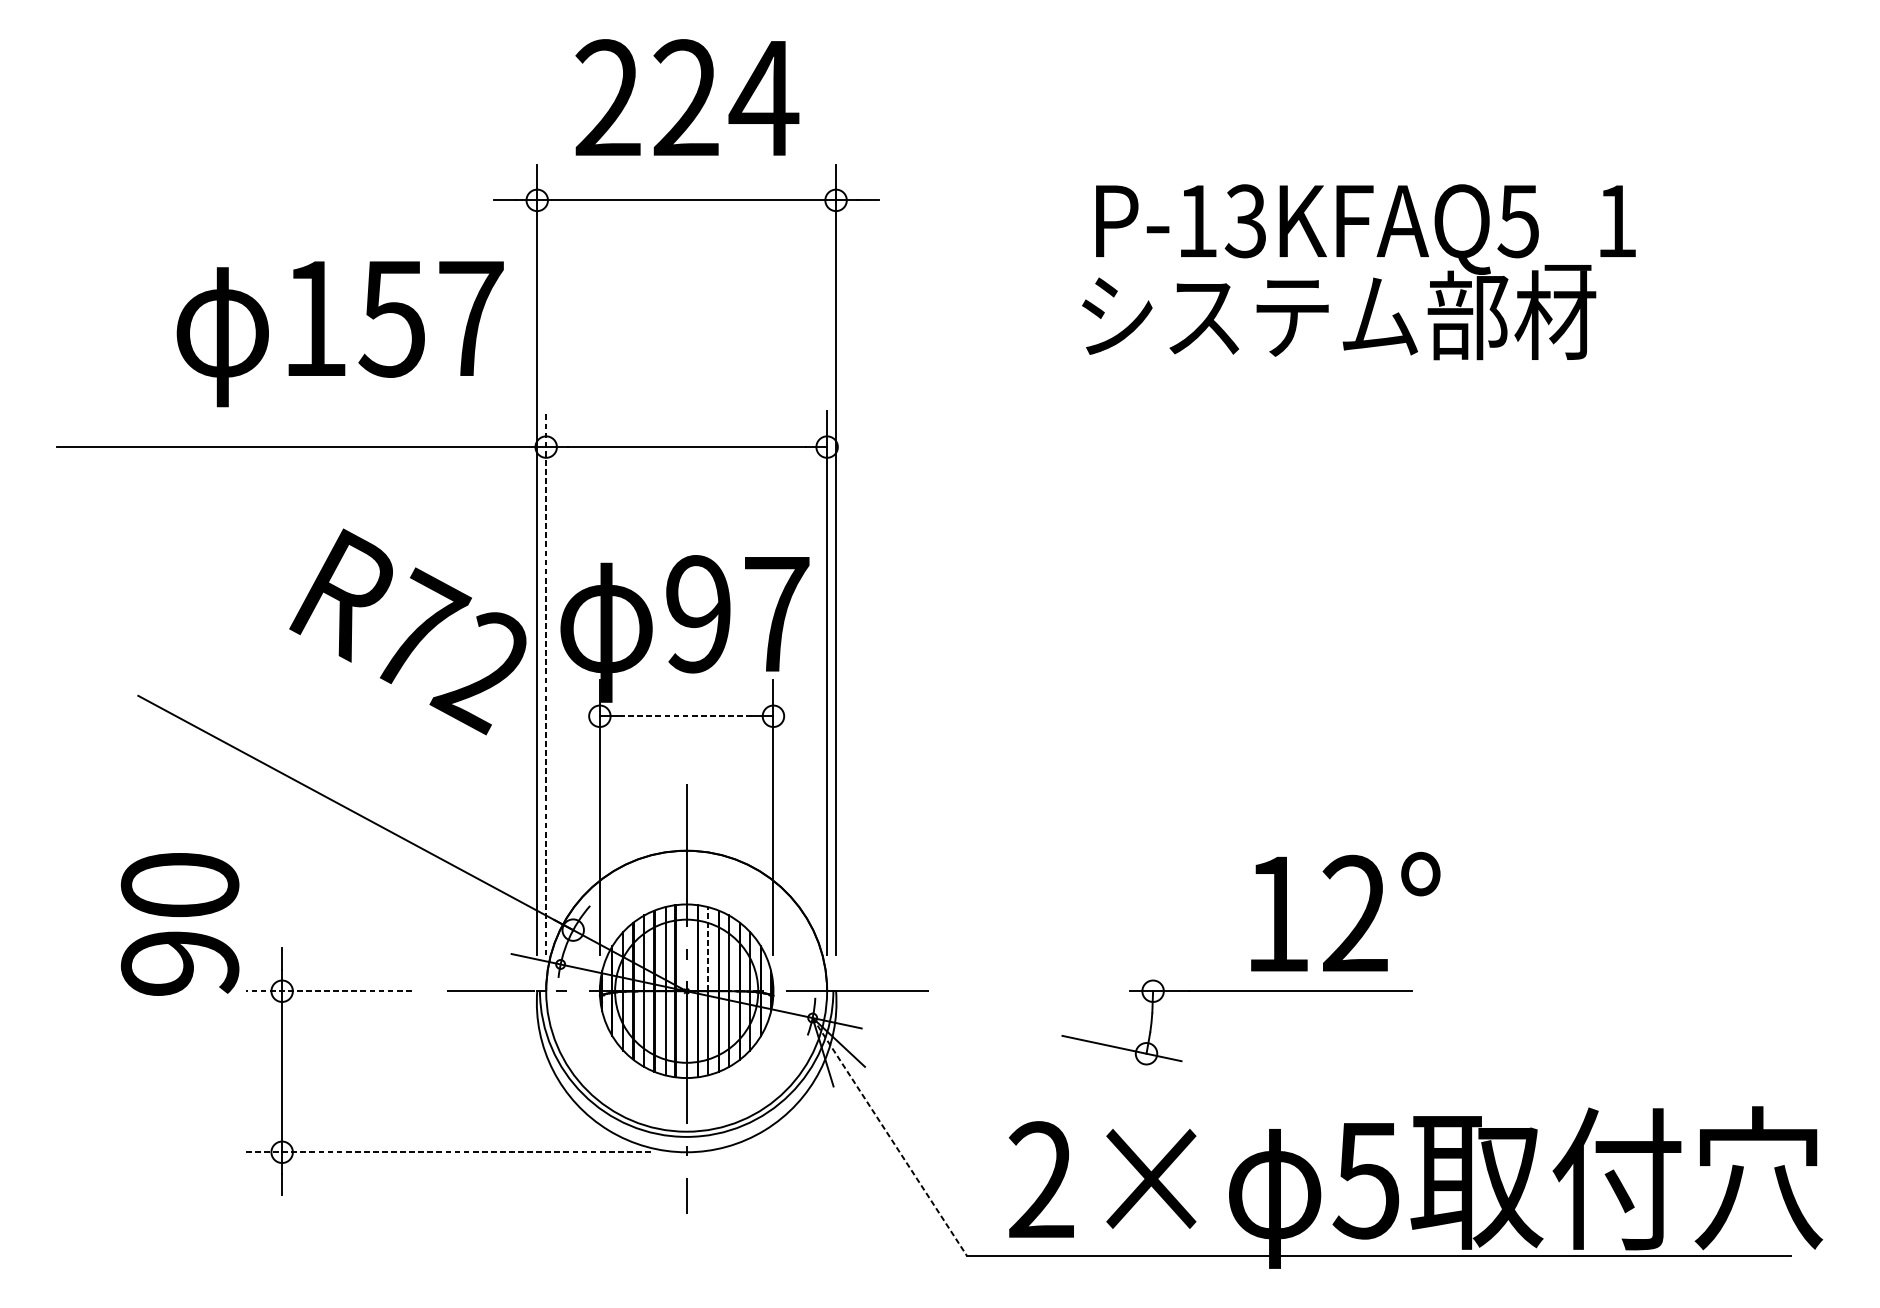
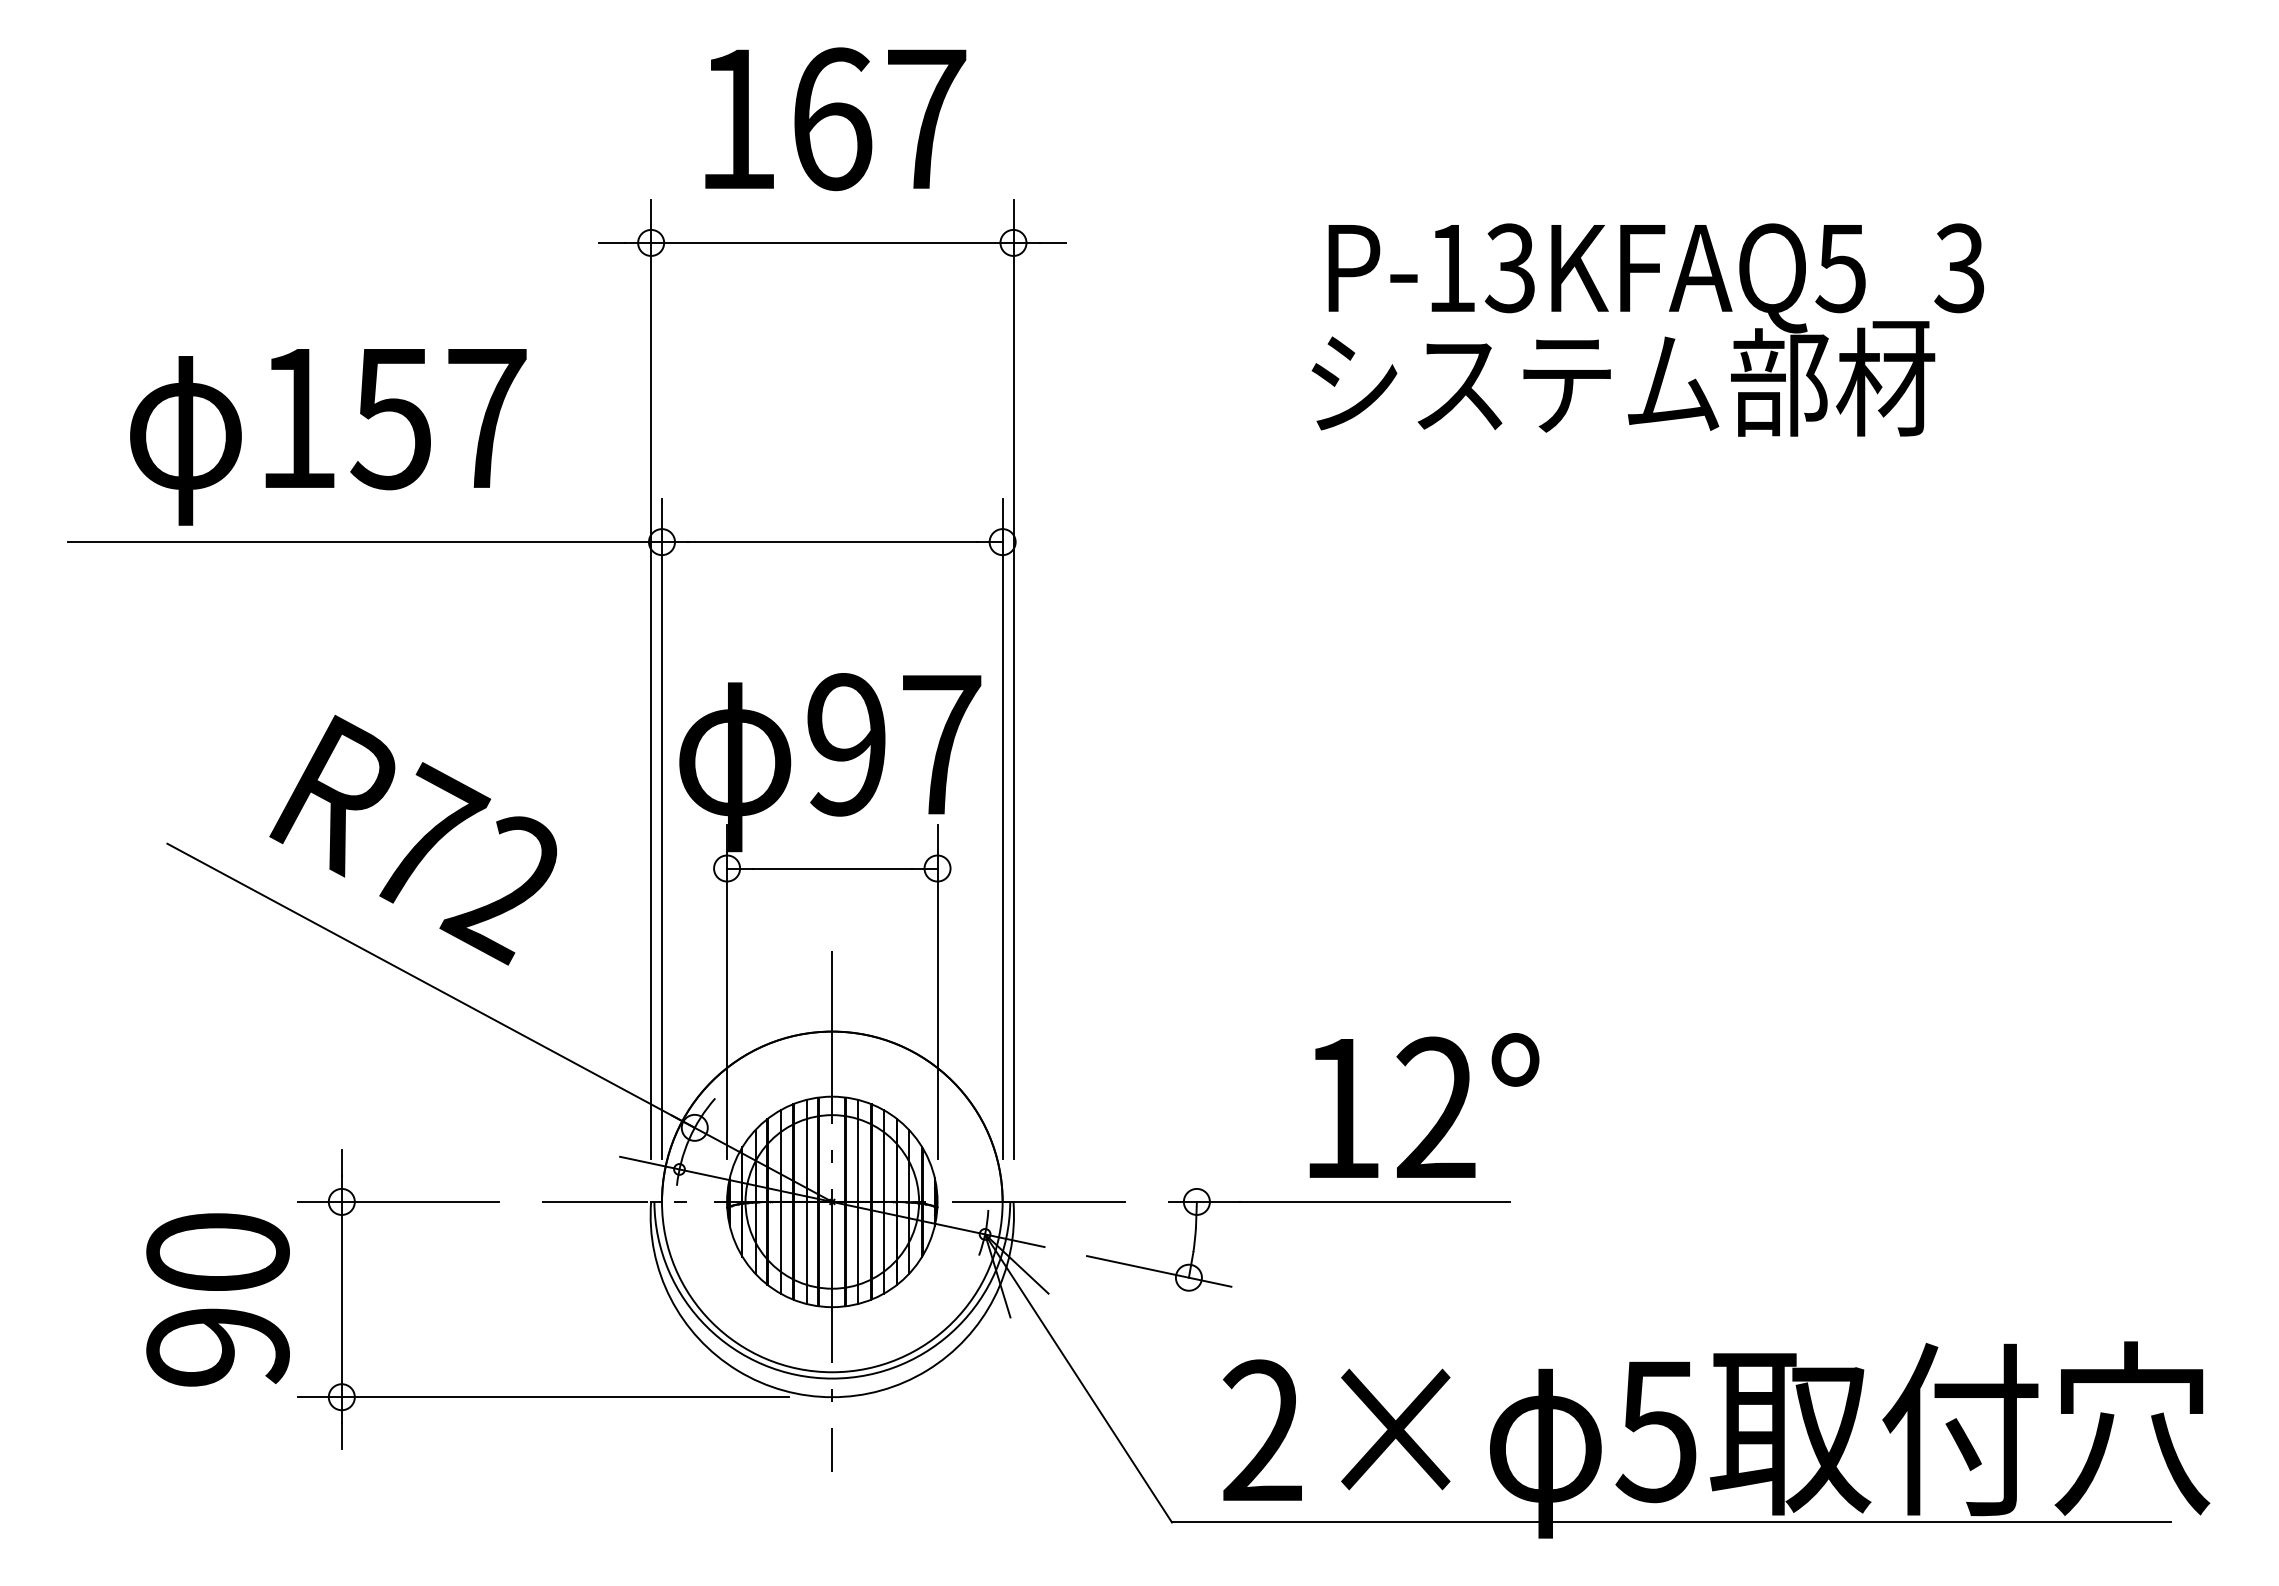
text: (686, 98) -> (832, 119), 224 -> 167
text: (1616, 221) -> (1959, 268), P-13KFAQ5_1 -> P-13KFAQ5_3
text: (340, 334) -> (328, 437), moved
text: (407, 632) -> (412, 840), moved
line: (545, 683) -> (661, 828), dashed -> solid
line: (685, 716) -> (831, 868), dashed -> solid
text: (1345, 911) -> (1424, 1105), moved
text: (179, 924) -> (217, 1299), moved
line: (707, 948) -> (857, 1150), dashed -> solid
line: (328, 990) -> (398, 1201), dashed -> solid
part: (1236, 991) -> (1298, 1202), moved
line: (889, 1136) -> (1078, 1378), dashed -> solid
line: (448, 1152) -> (543, 1397), dashed -> solid

